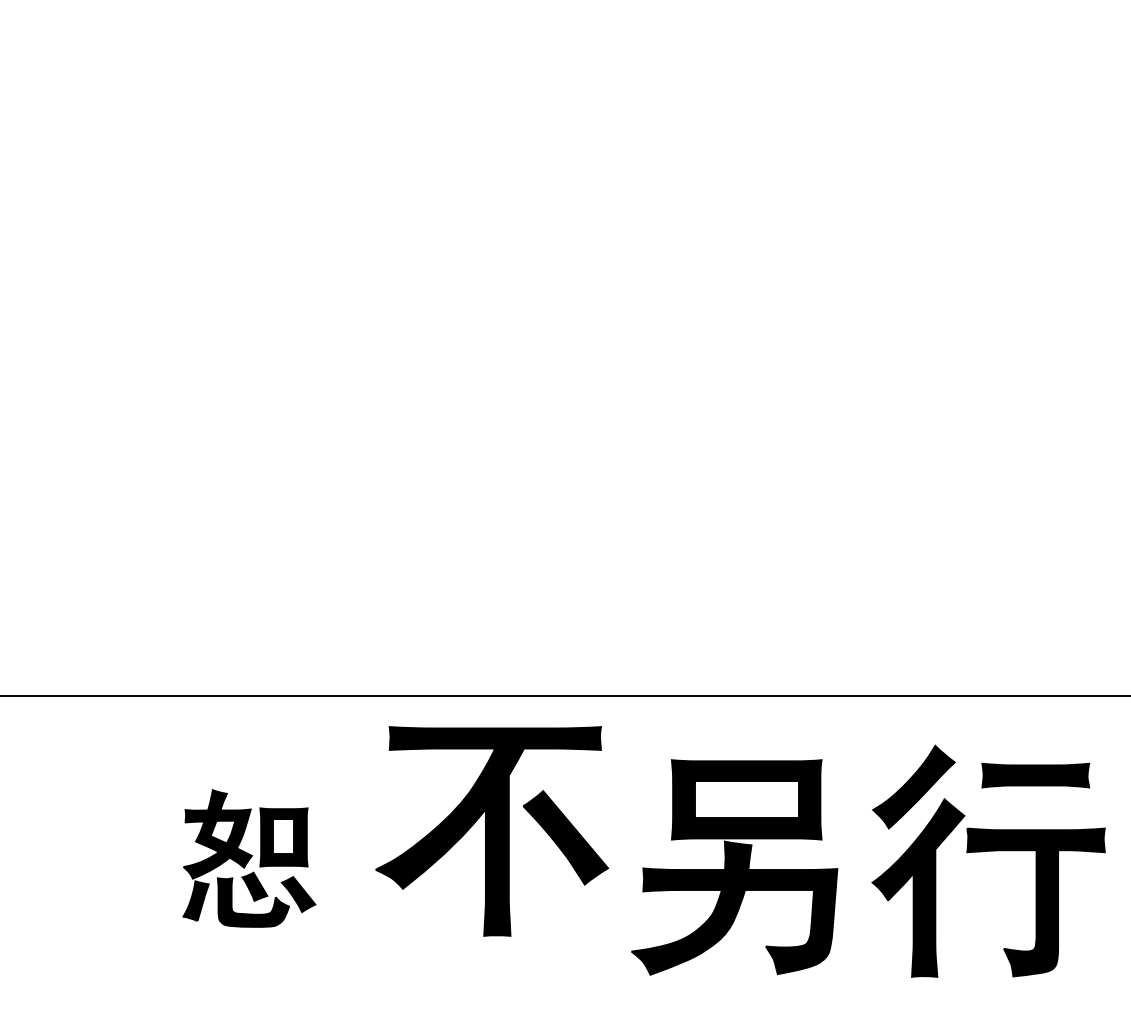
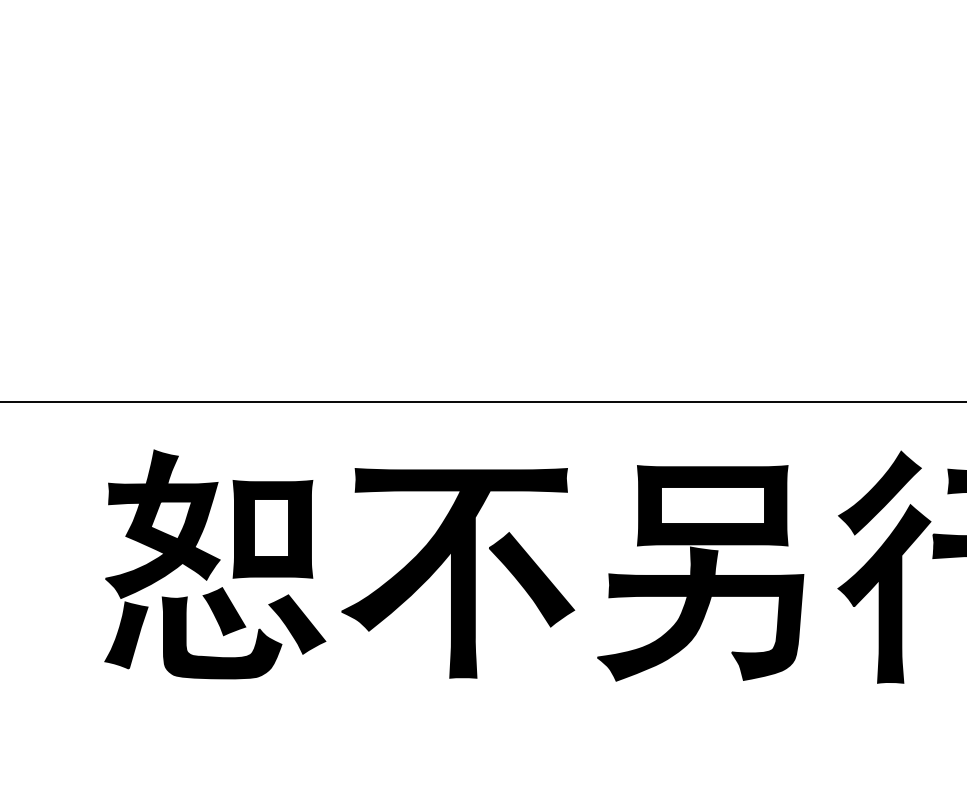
part: (492, 831) -> (458, 573), moved
part: (249, 858) -> (215, 564), size x1.67

